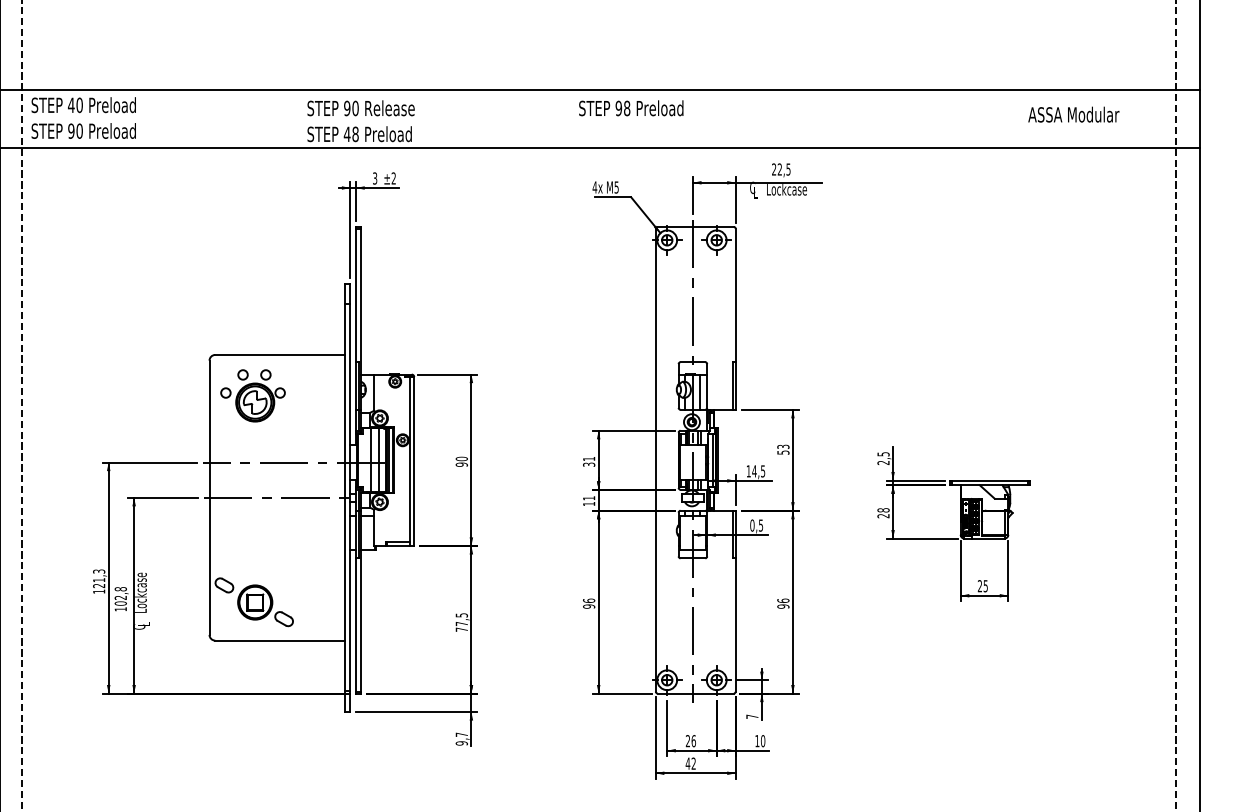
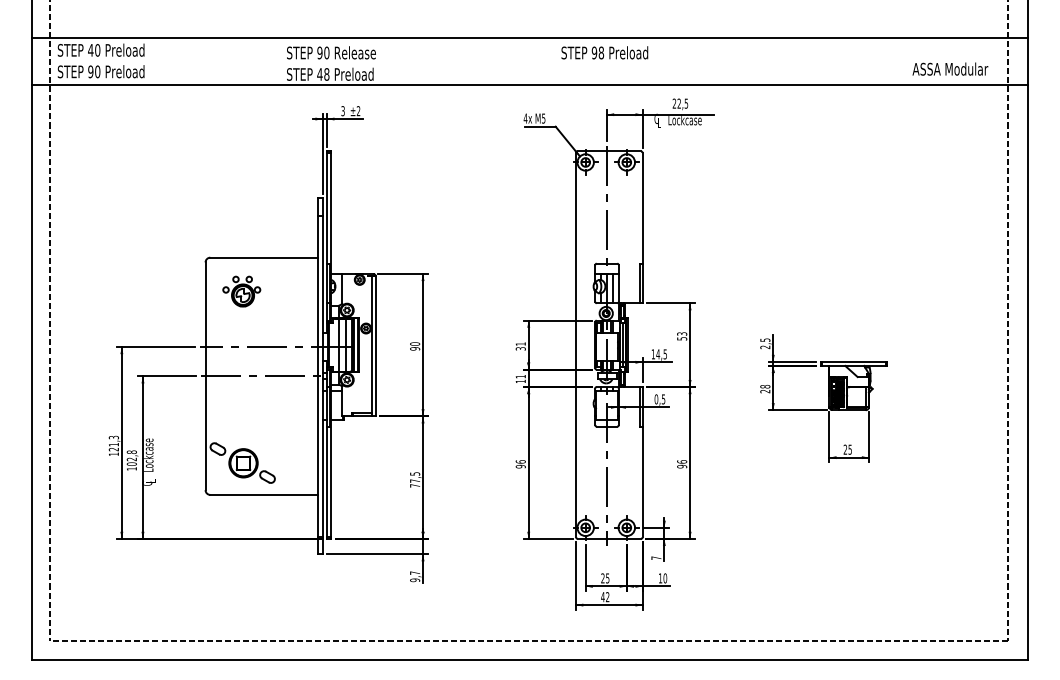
text: (630, 107) -> (604, 52), moved
text: (1073, 113) -> (950, 68), moved
part: (252, 395) -> (241, 291), size x0.7
text: (693, 741) -> (607, 578), 26 -> 25

